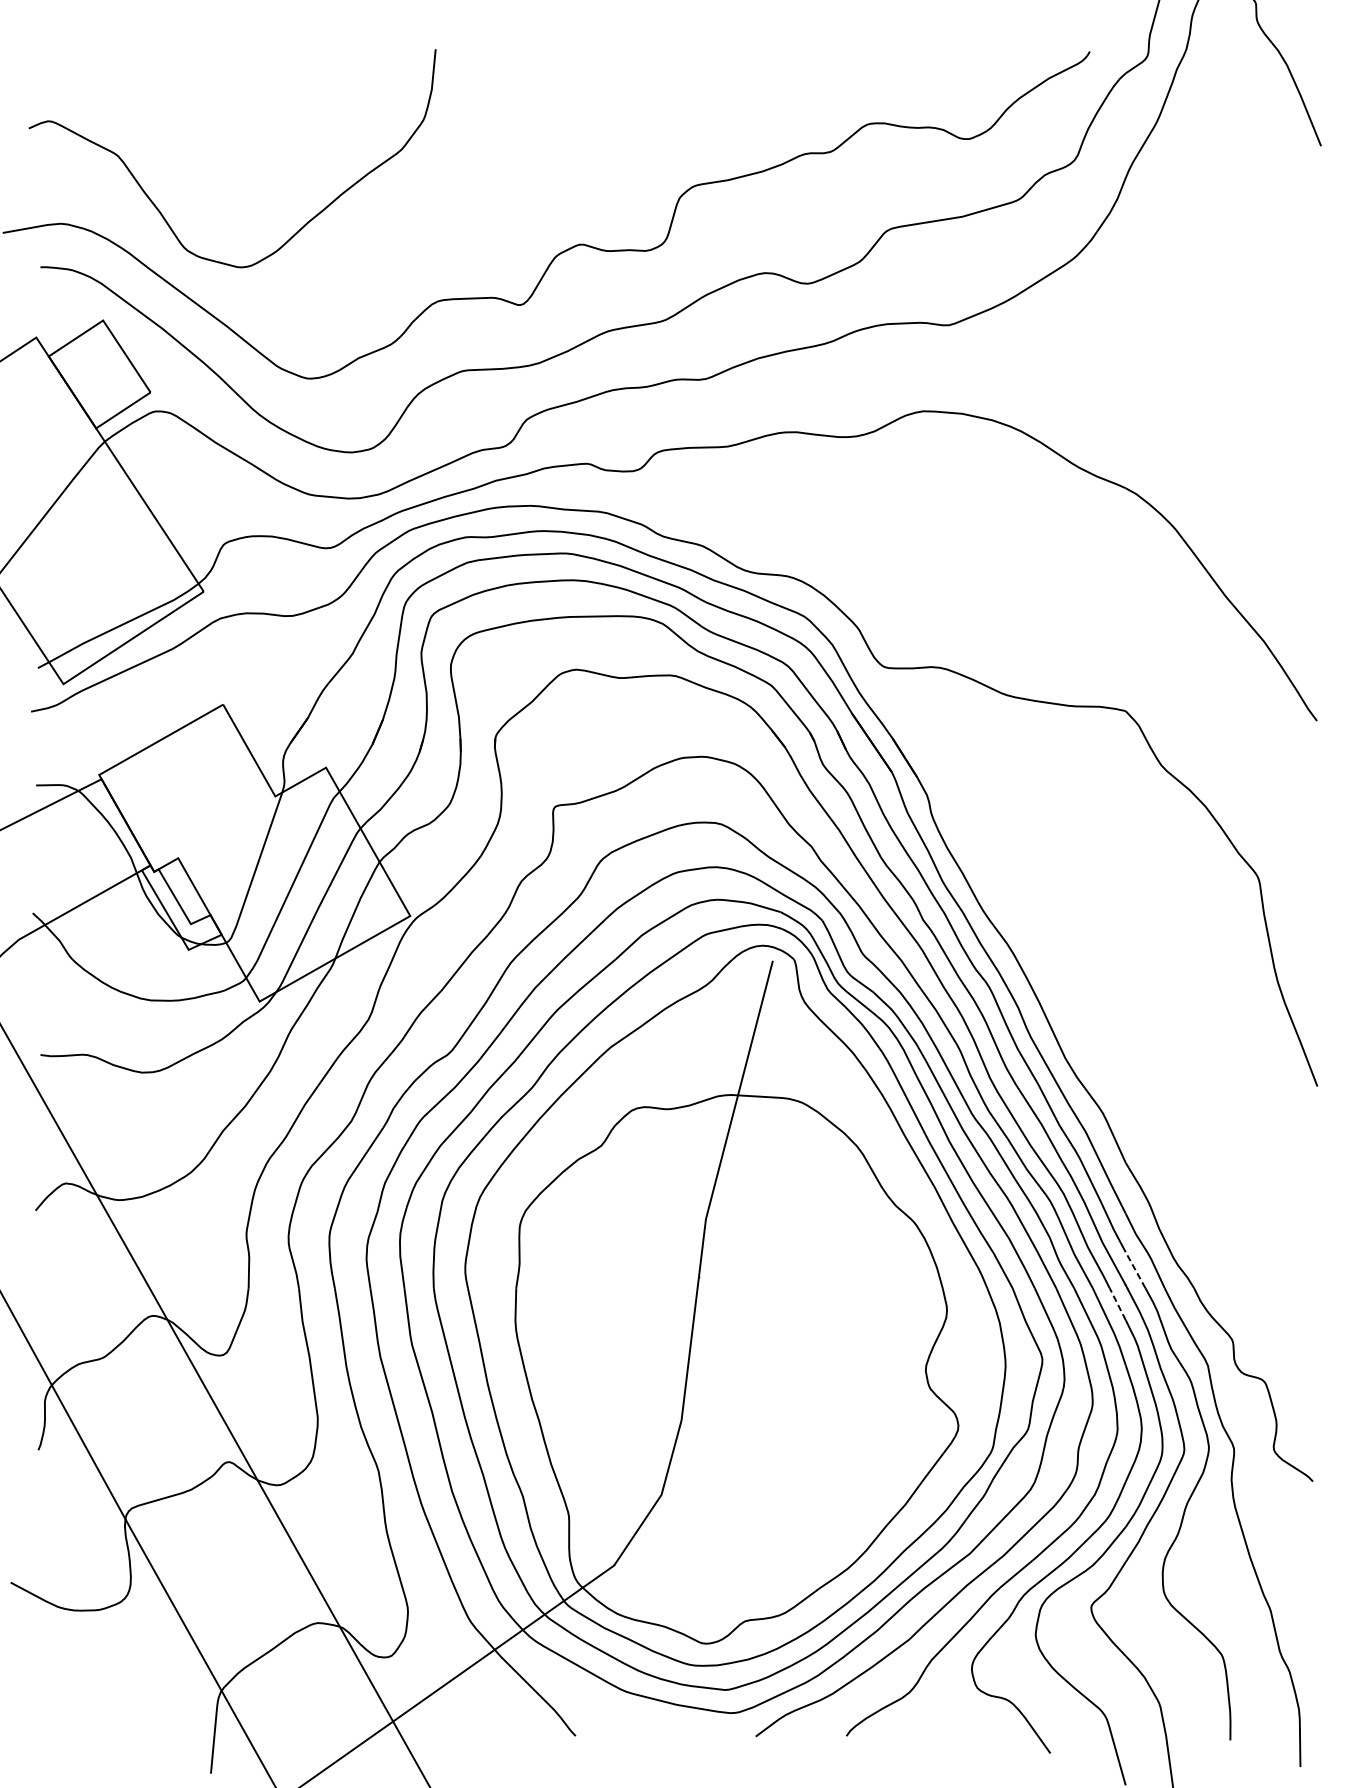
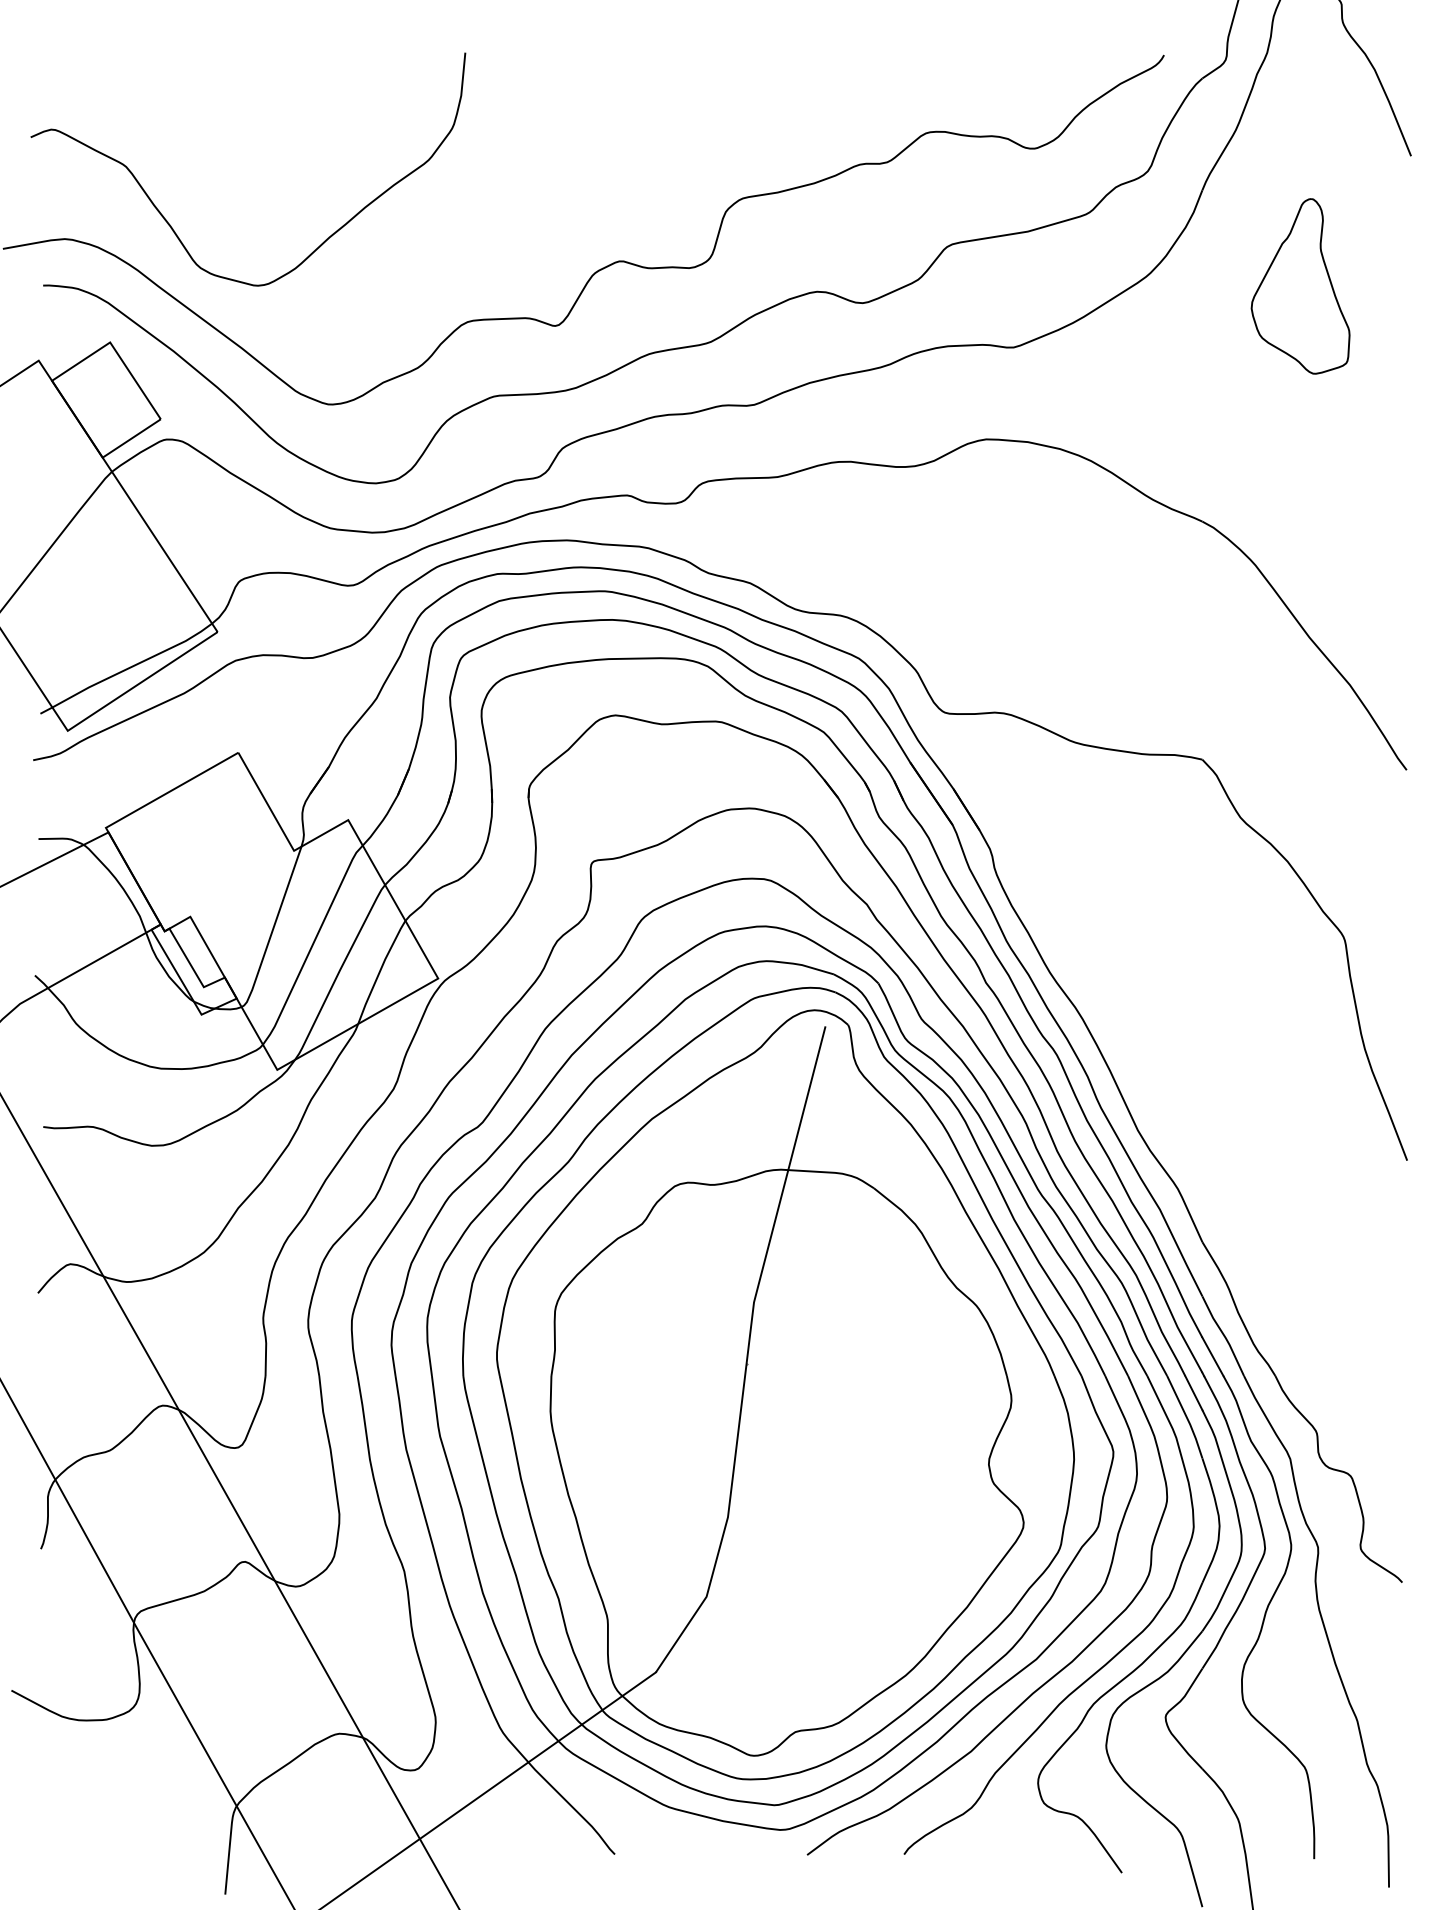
part: (1217, 268) -> (1300, 286), added
line: (1135, 1269) -> (1212, 1356), dashed -> solid
line: (1117, 1303) -> (1193, 1392), dashed -> solid

